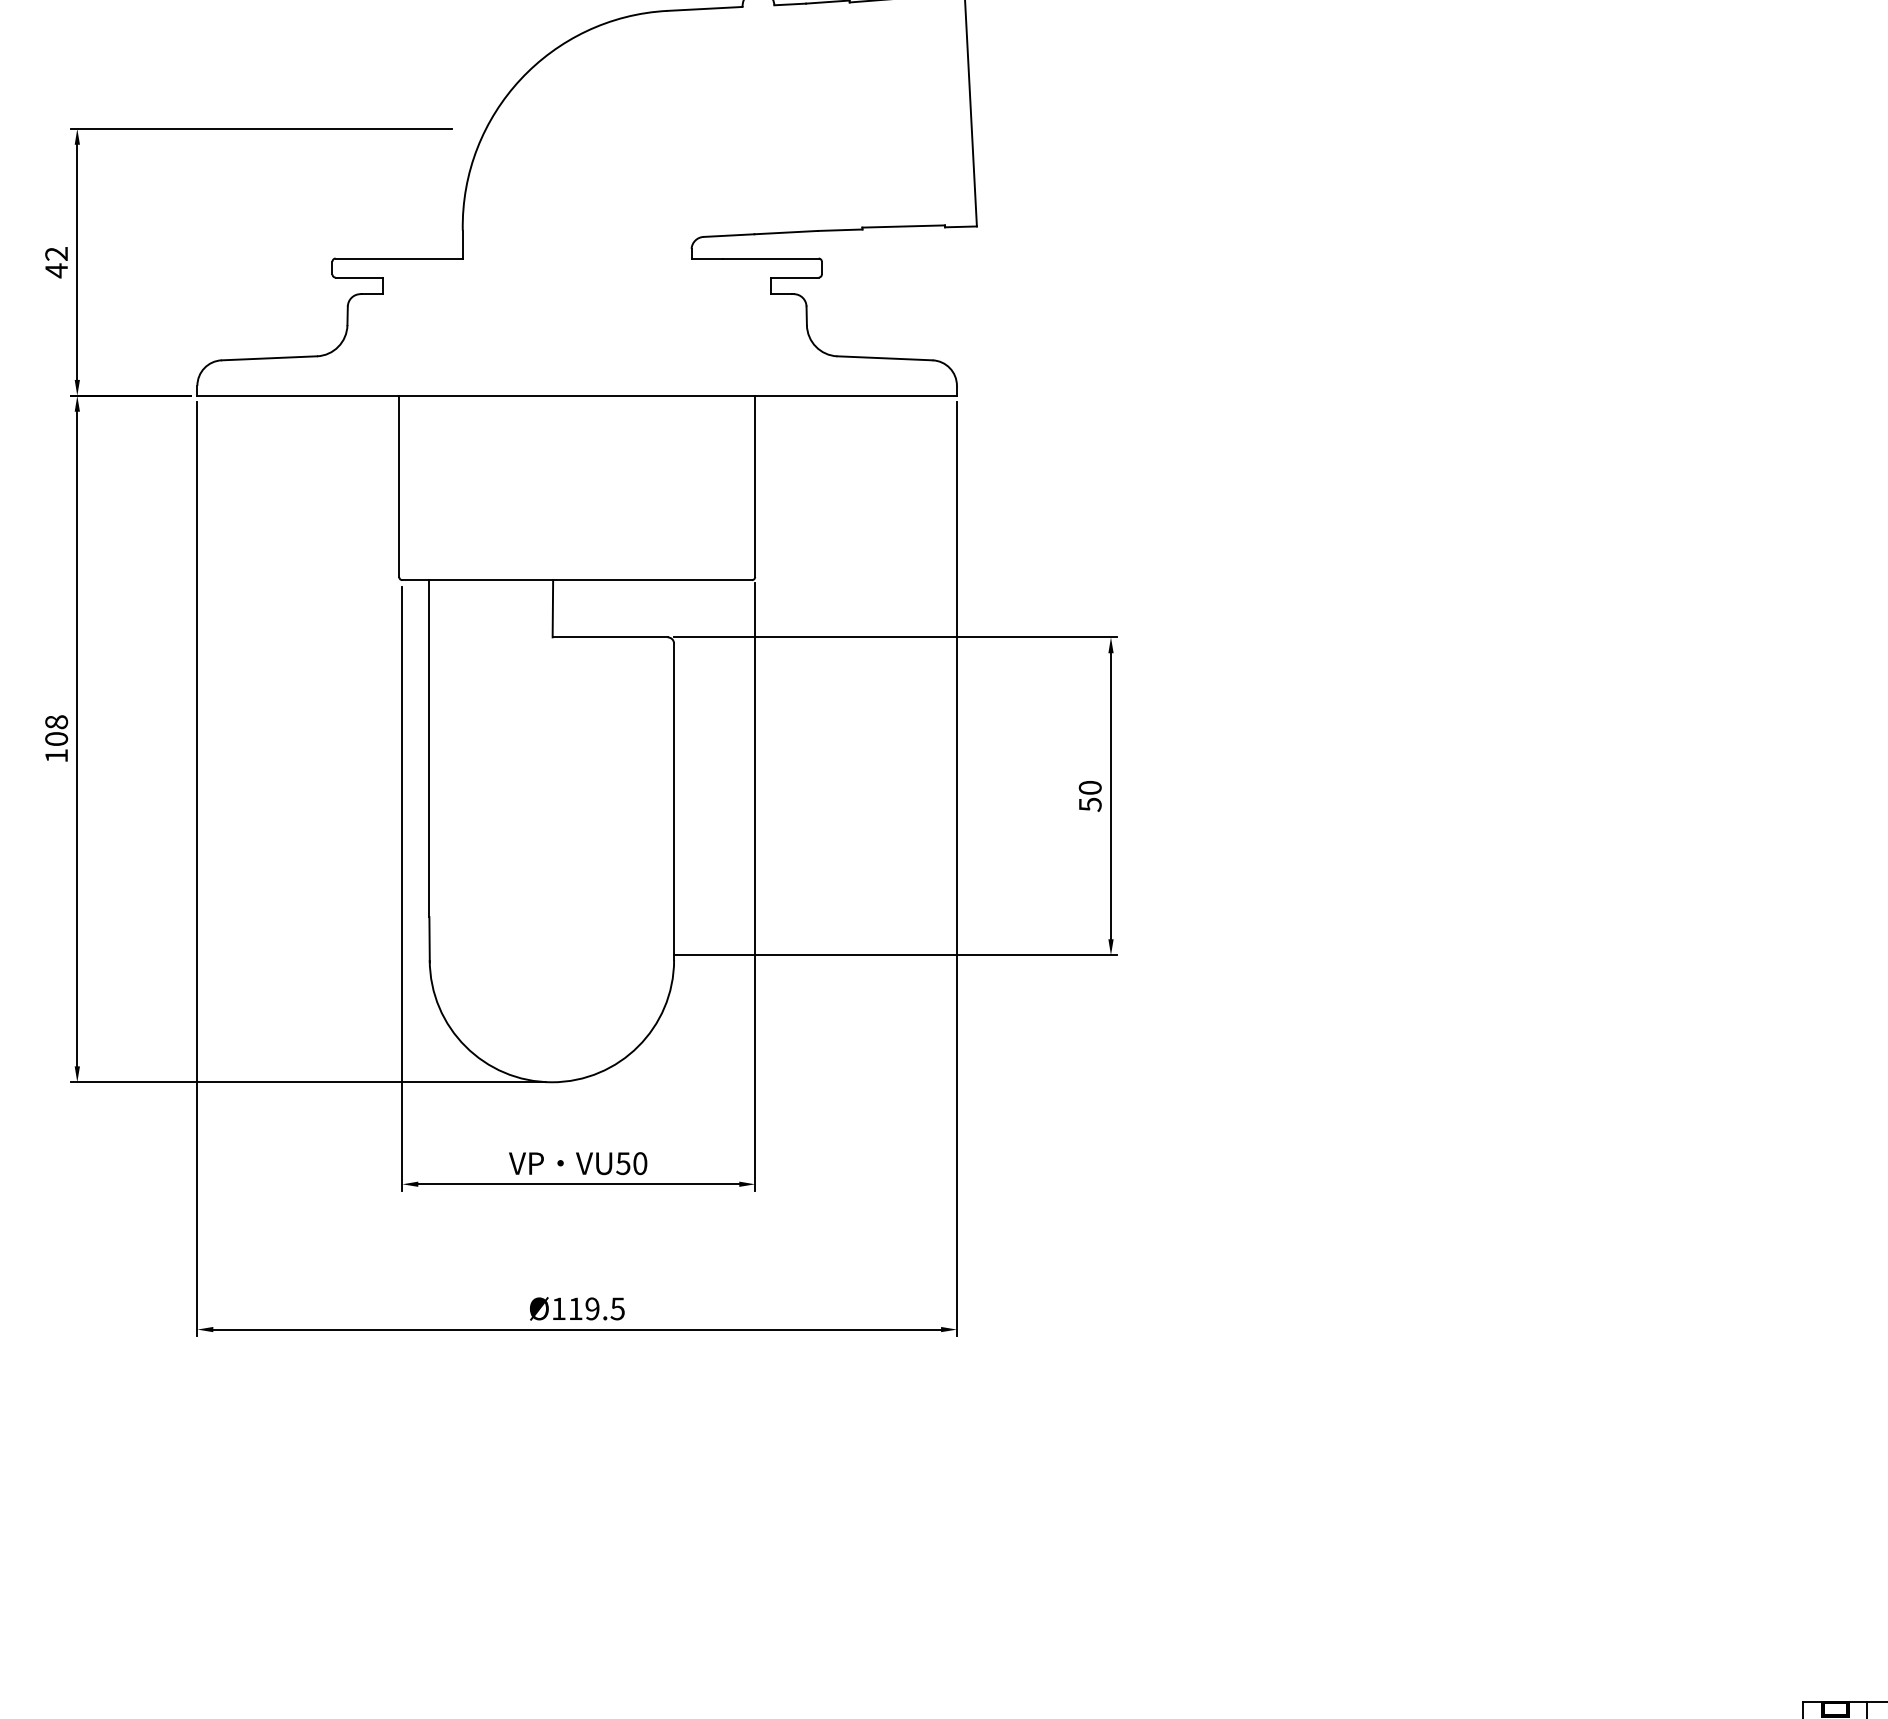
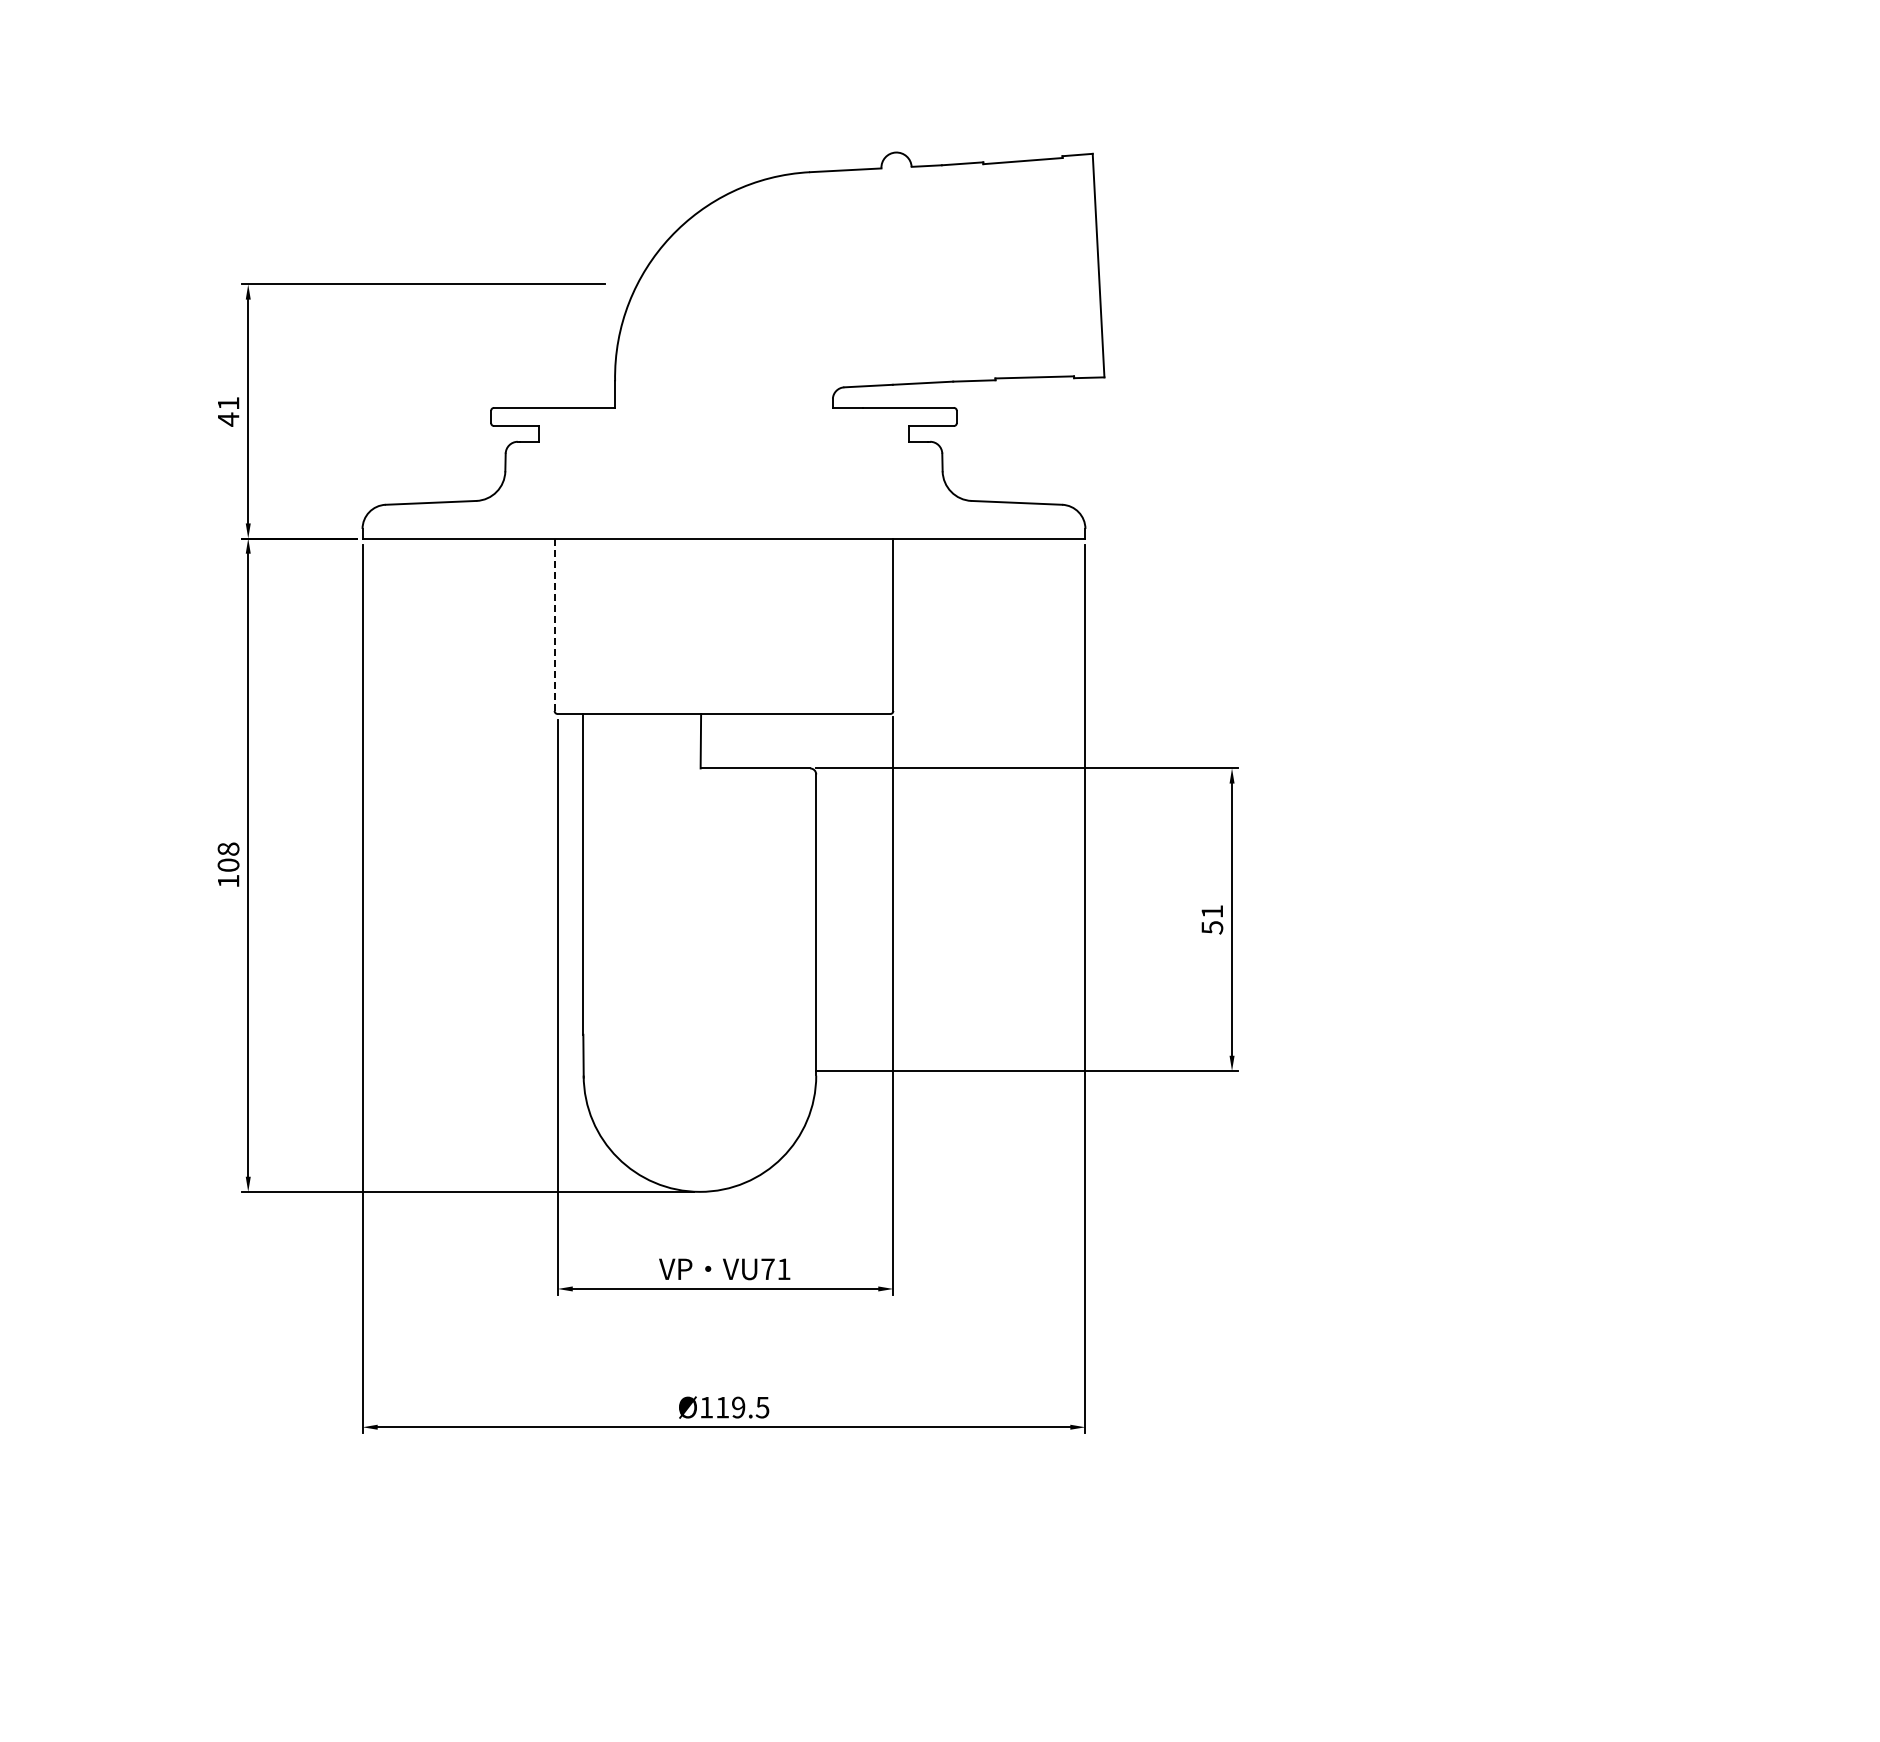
text: (56, 253) -> (228, 403), 42 -> 41
line: (399, 486) -> (554, 624), solid -> dashed
text: (1090, 787) -> (1212, 911), 50 -> 51
text: (631, 1163) -> (775, 1269), VU50 -> VU71

